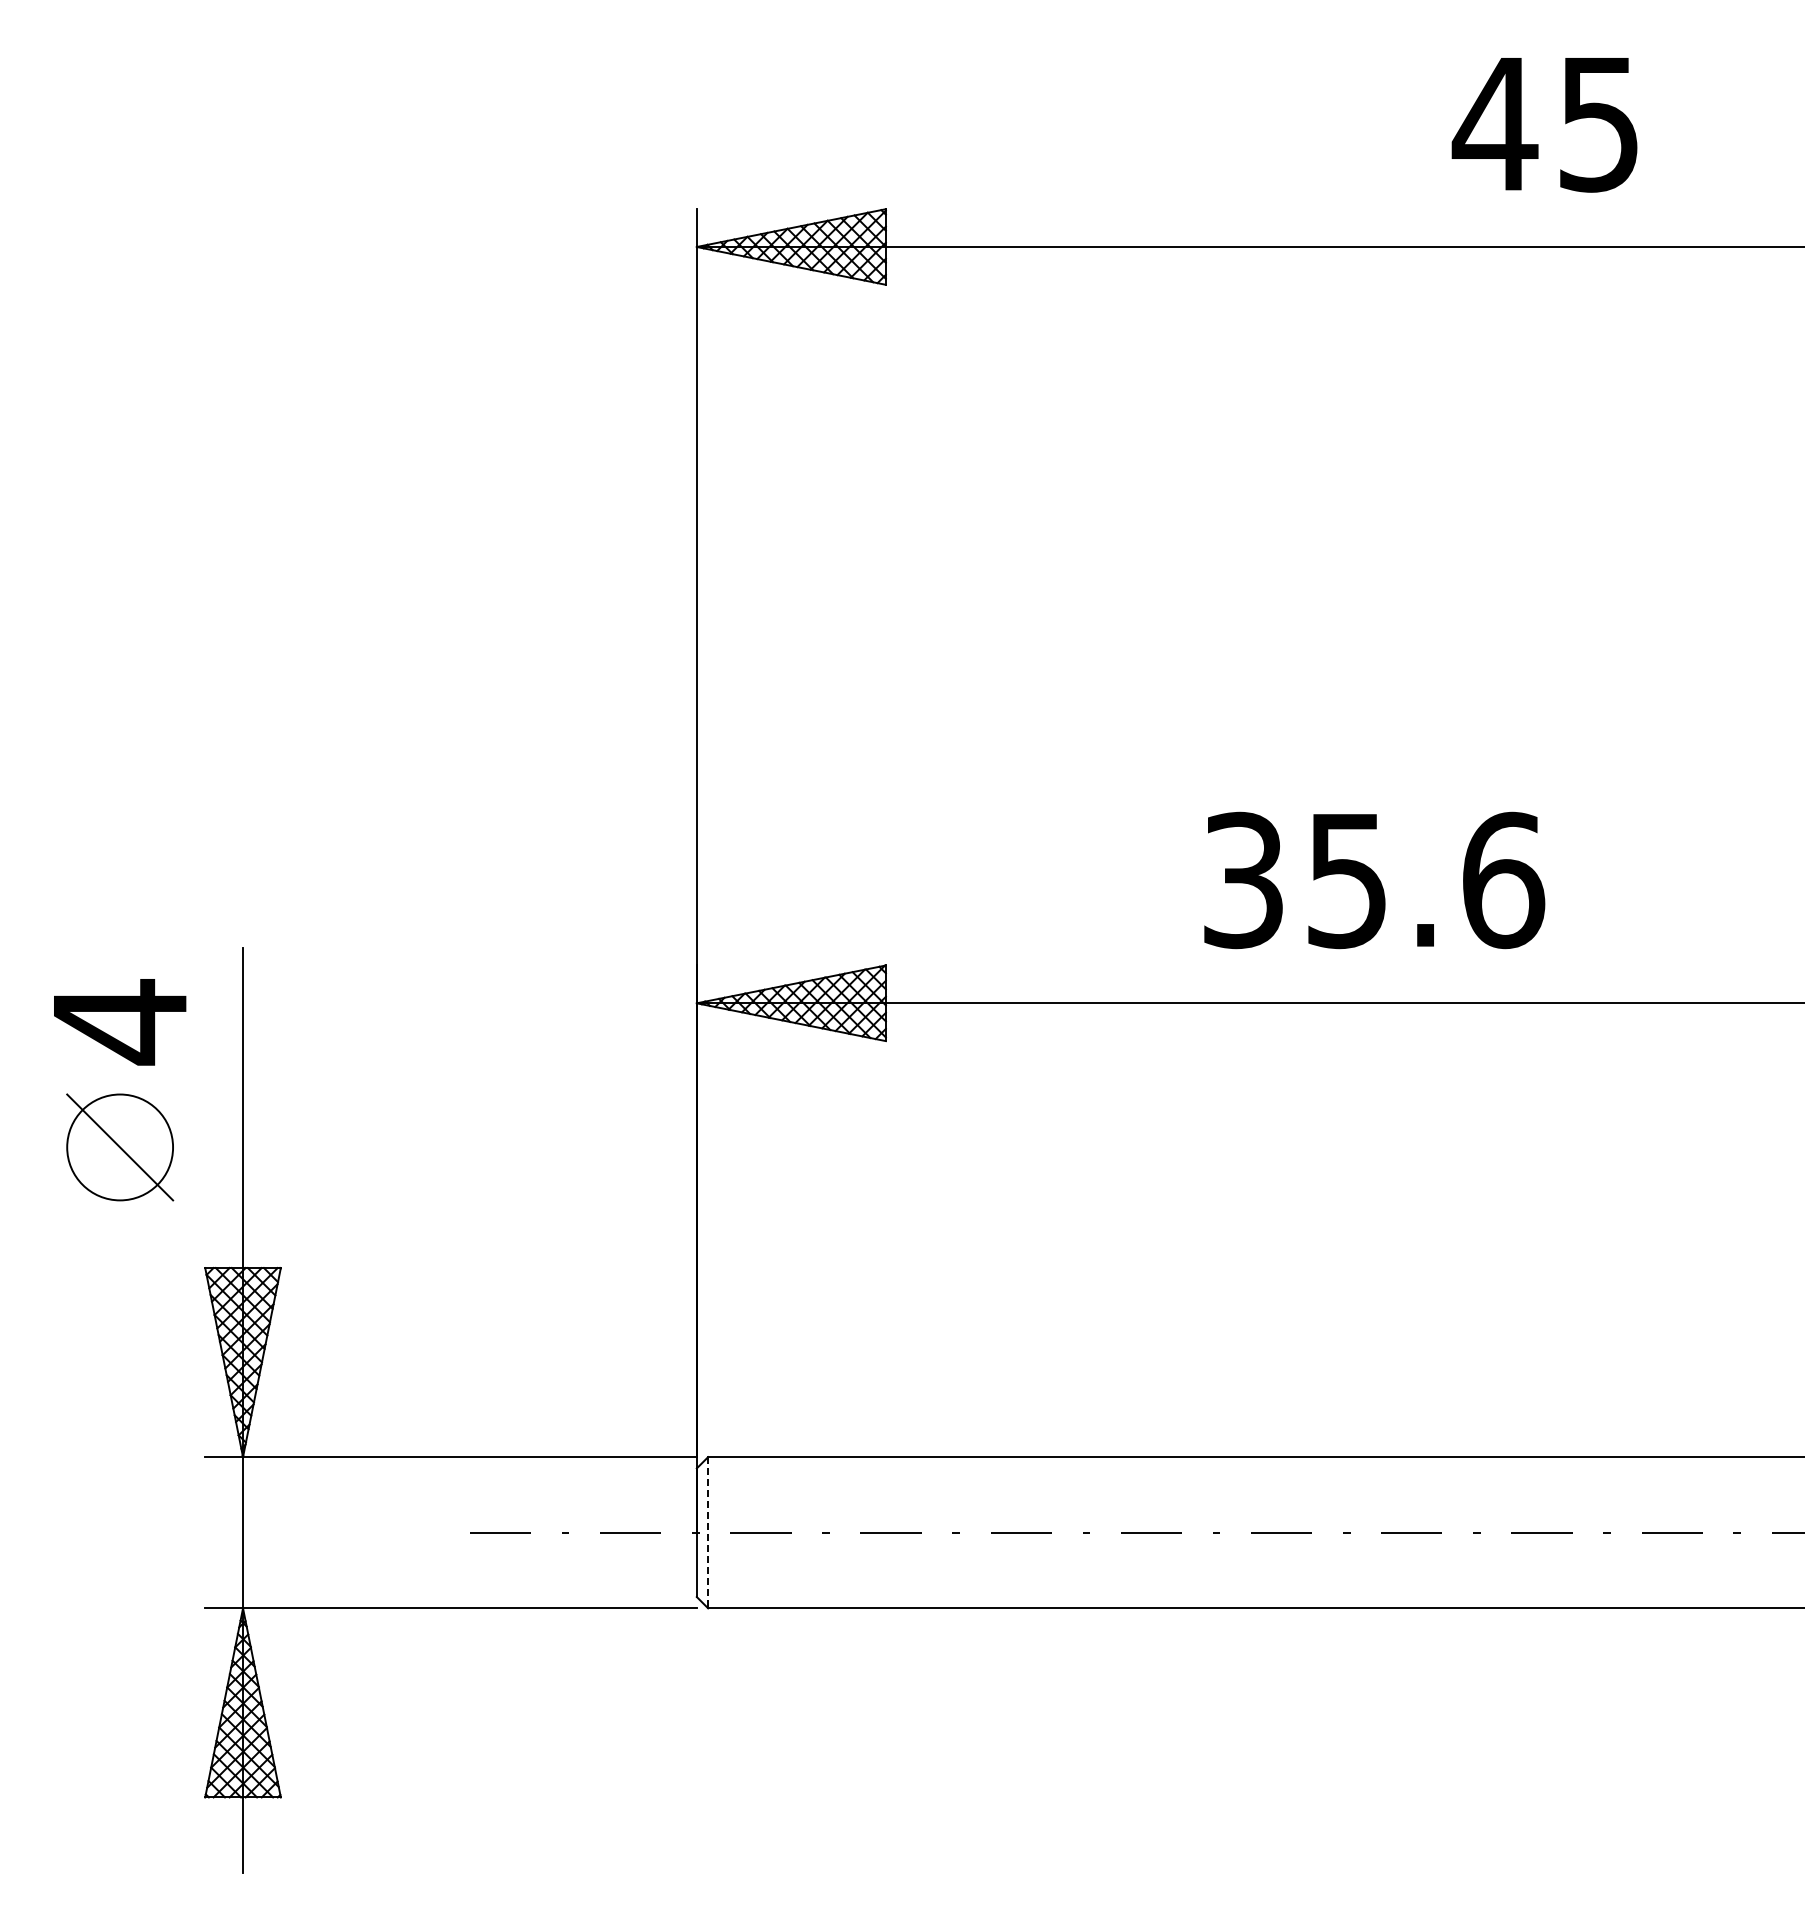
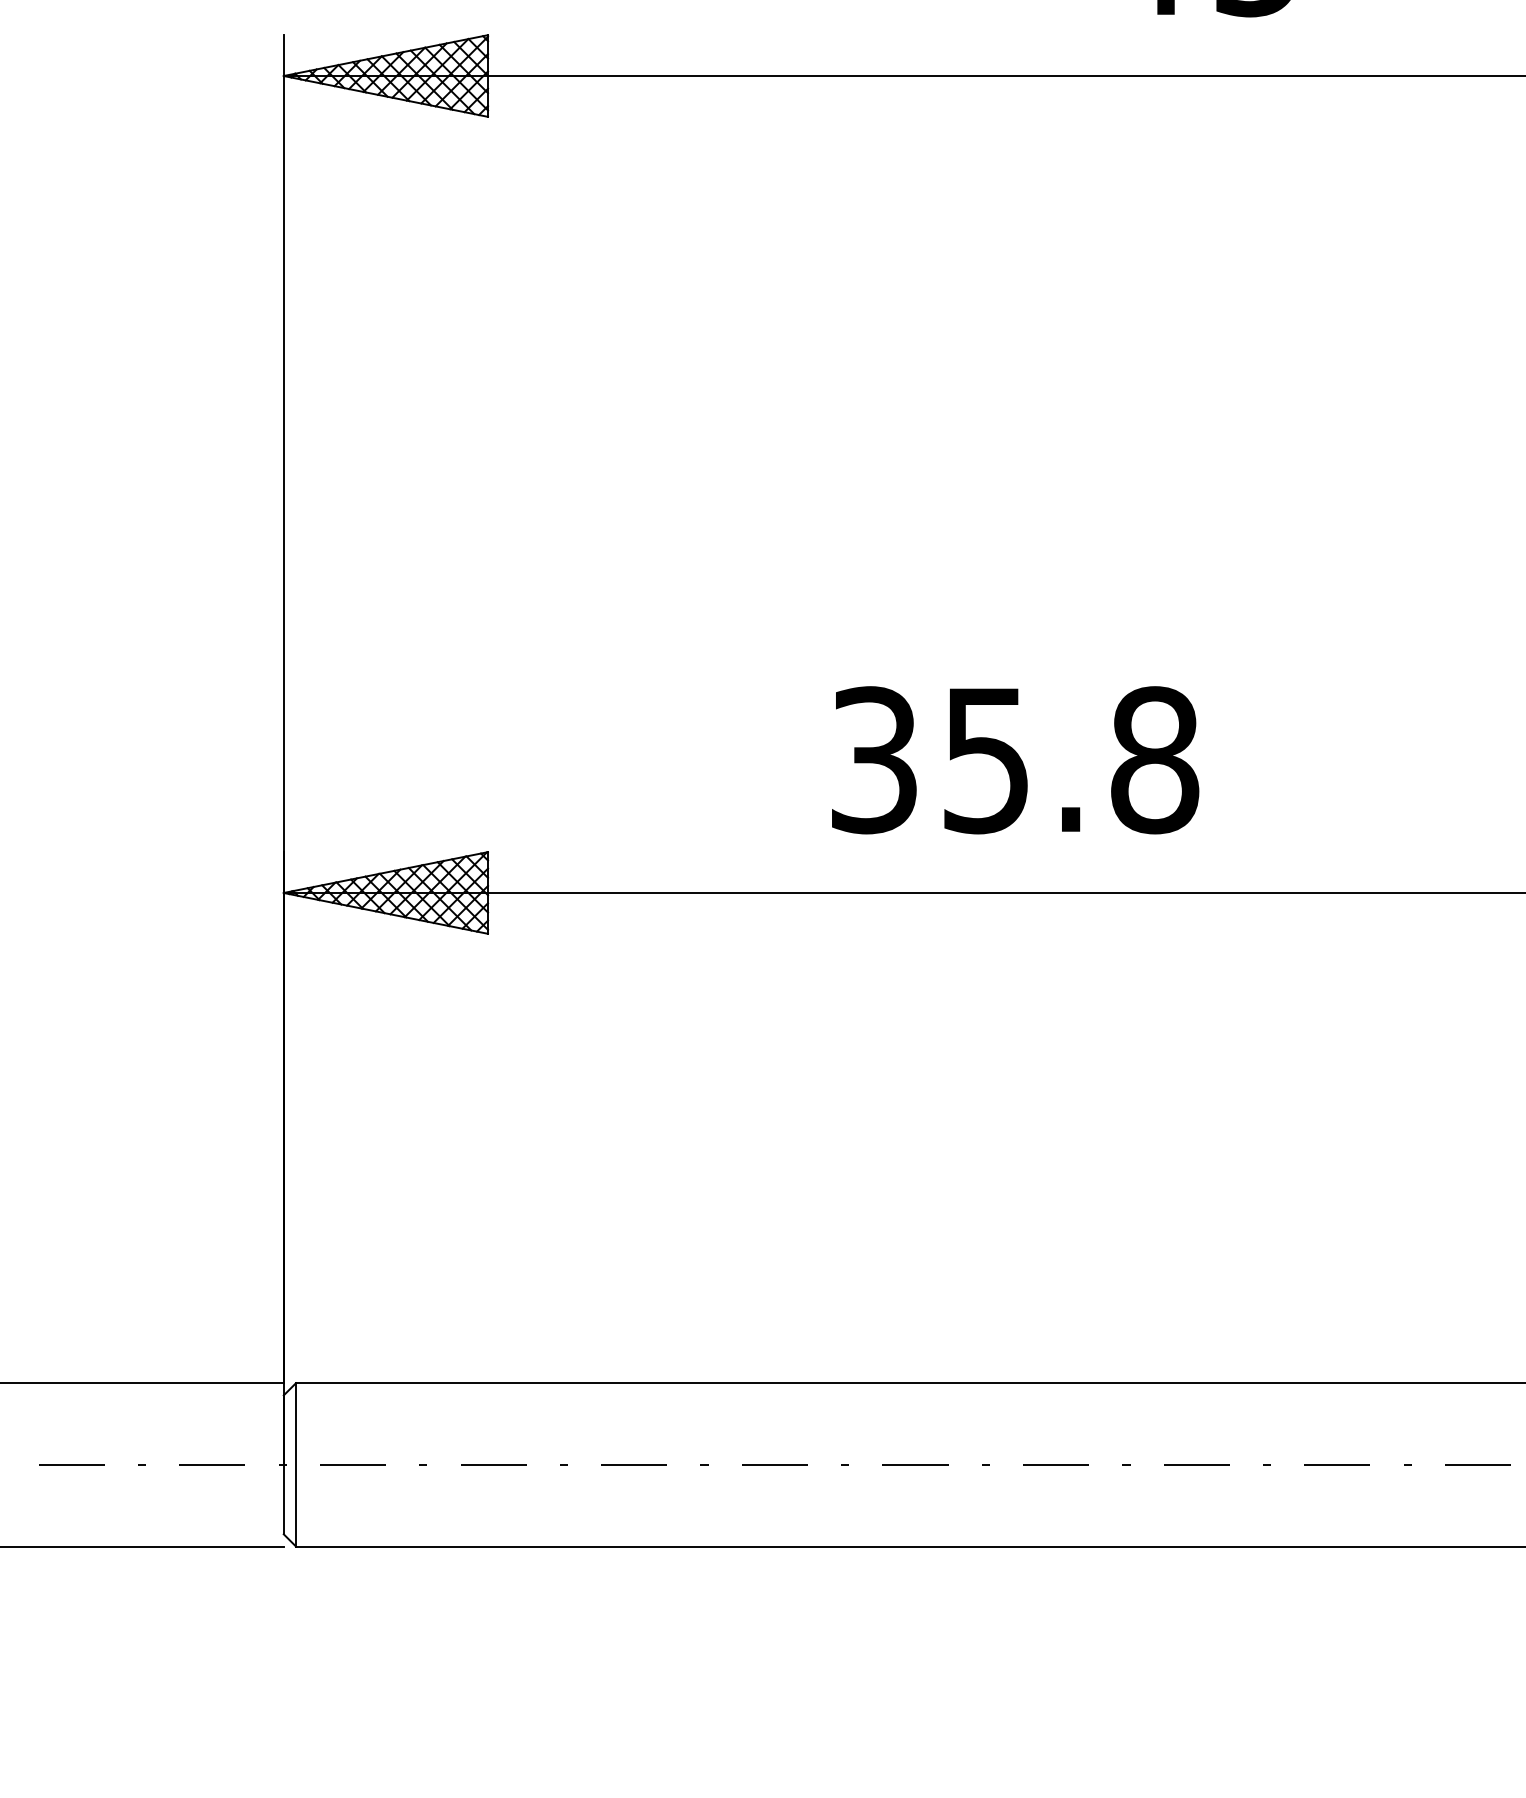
text: (1503, 879) -> (1155, 759), 35.6 -> 35.8
line: (708, 1532) -> (296, 1464), dashed -> solid

